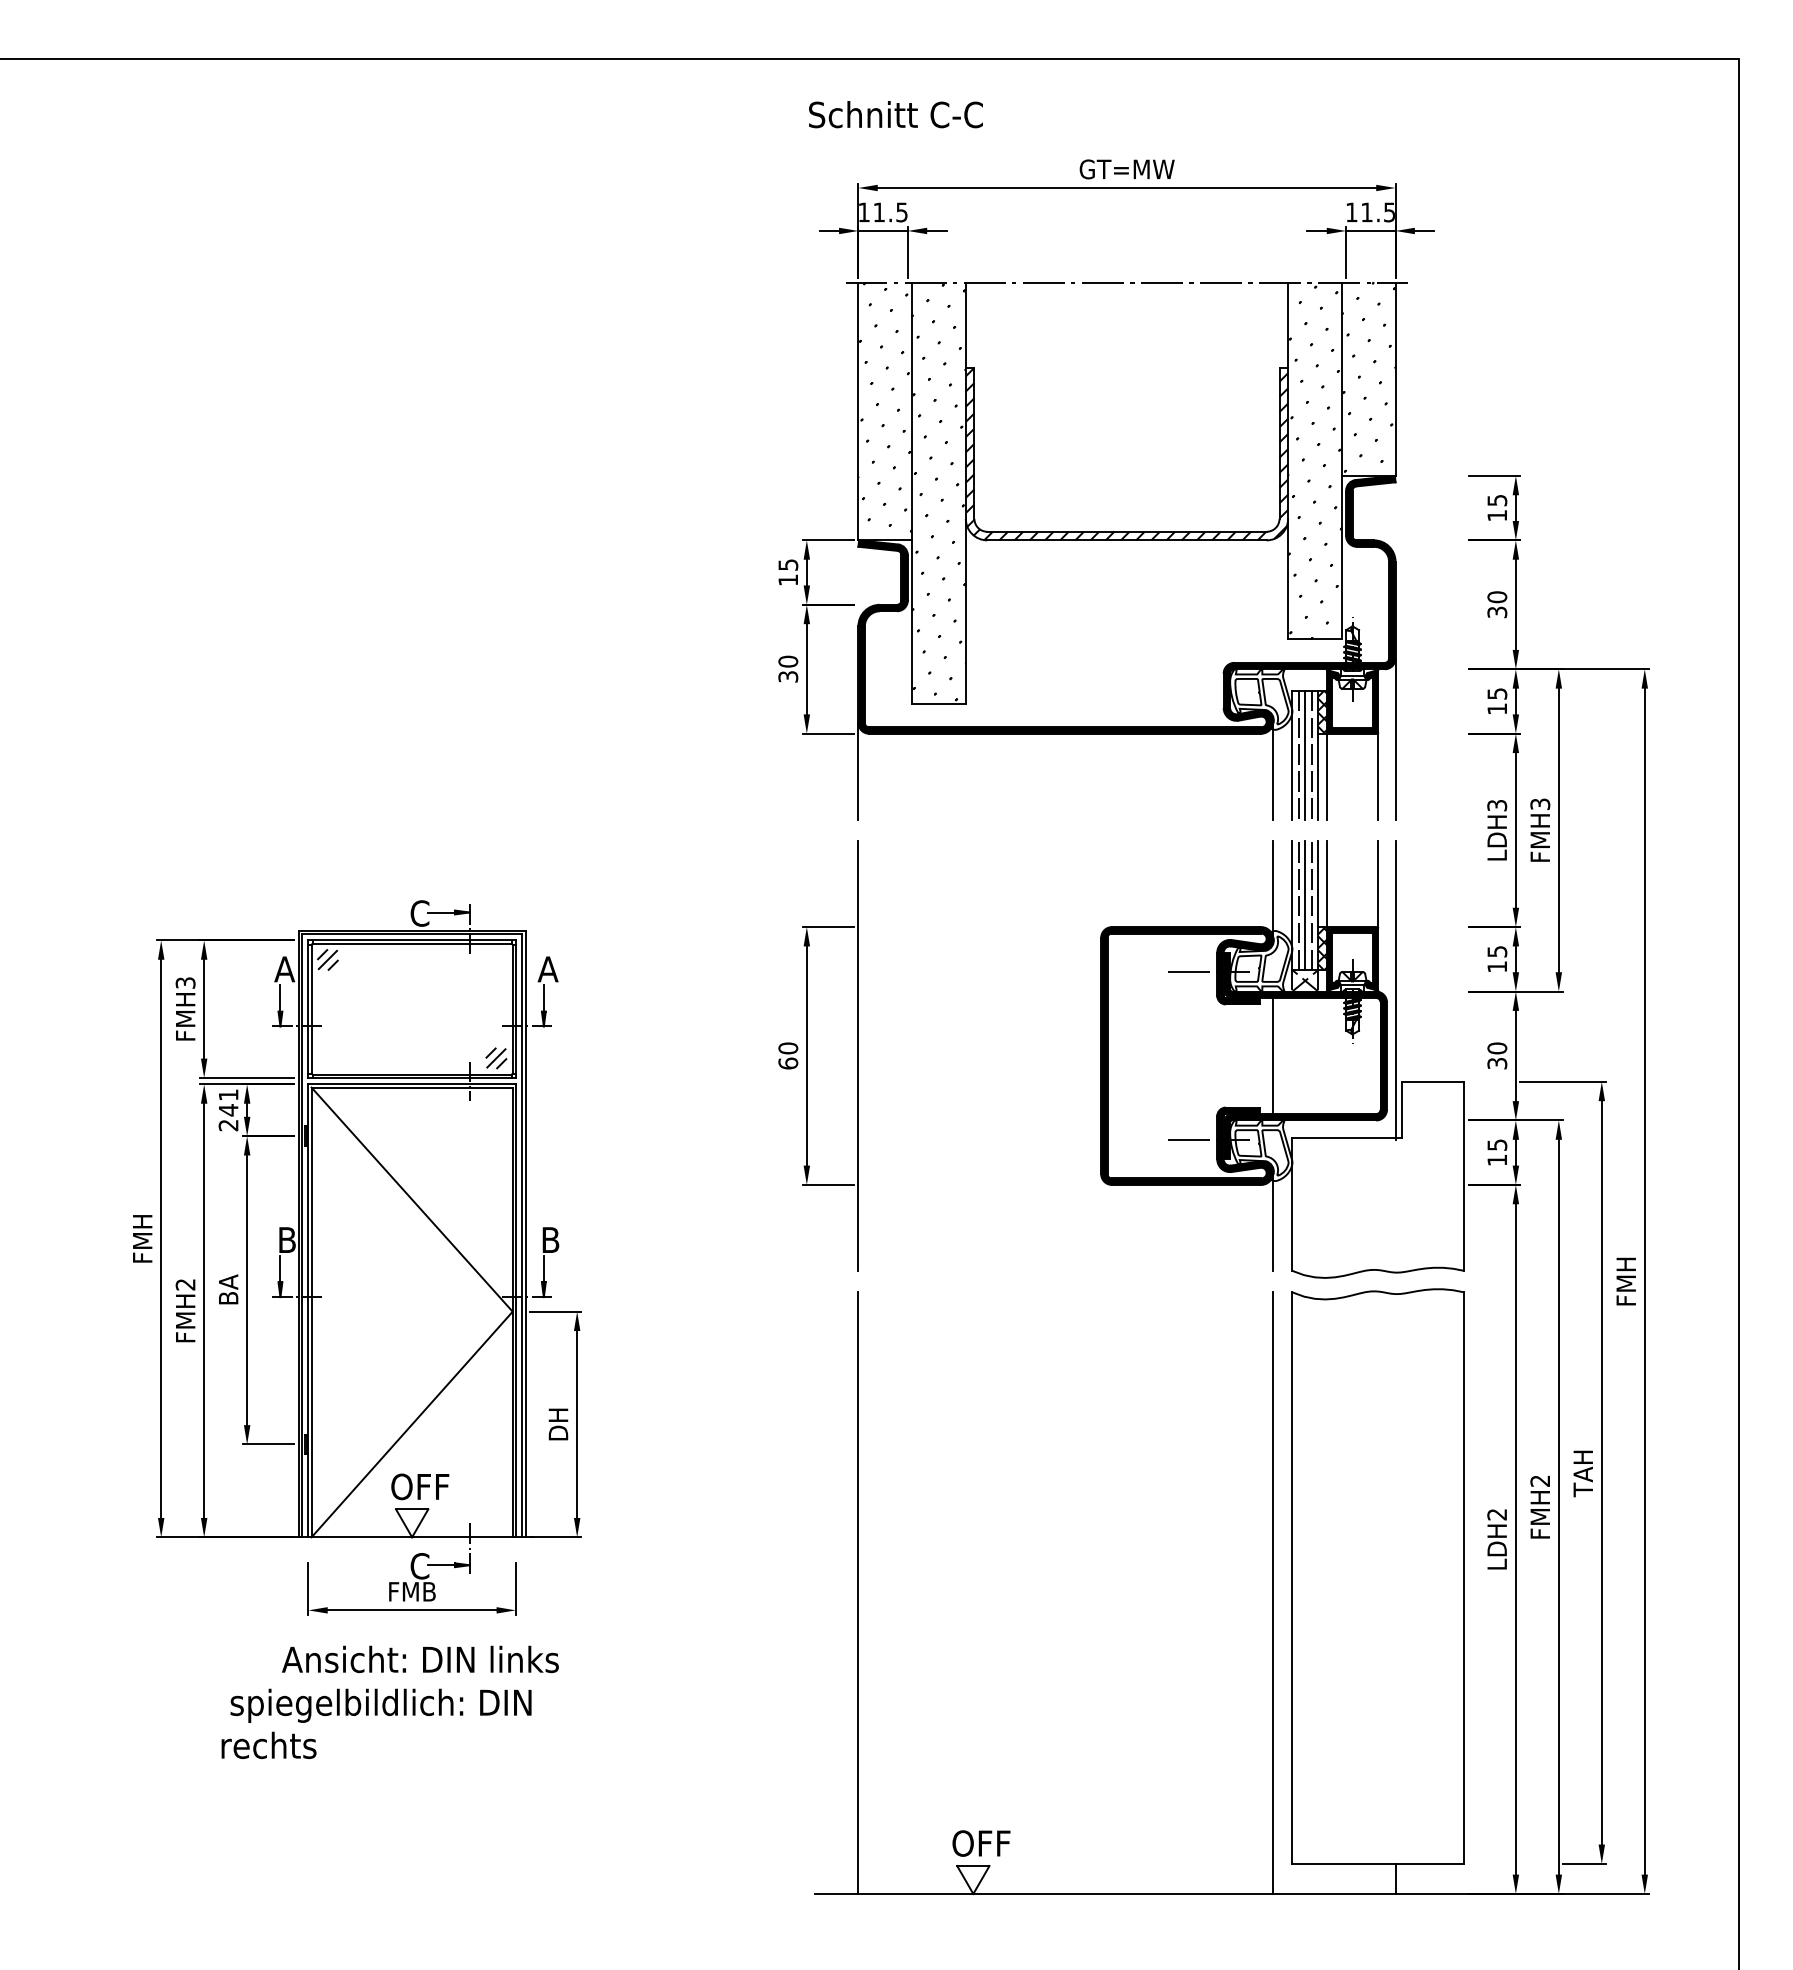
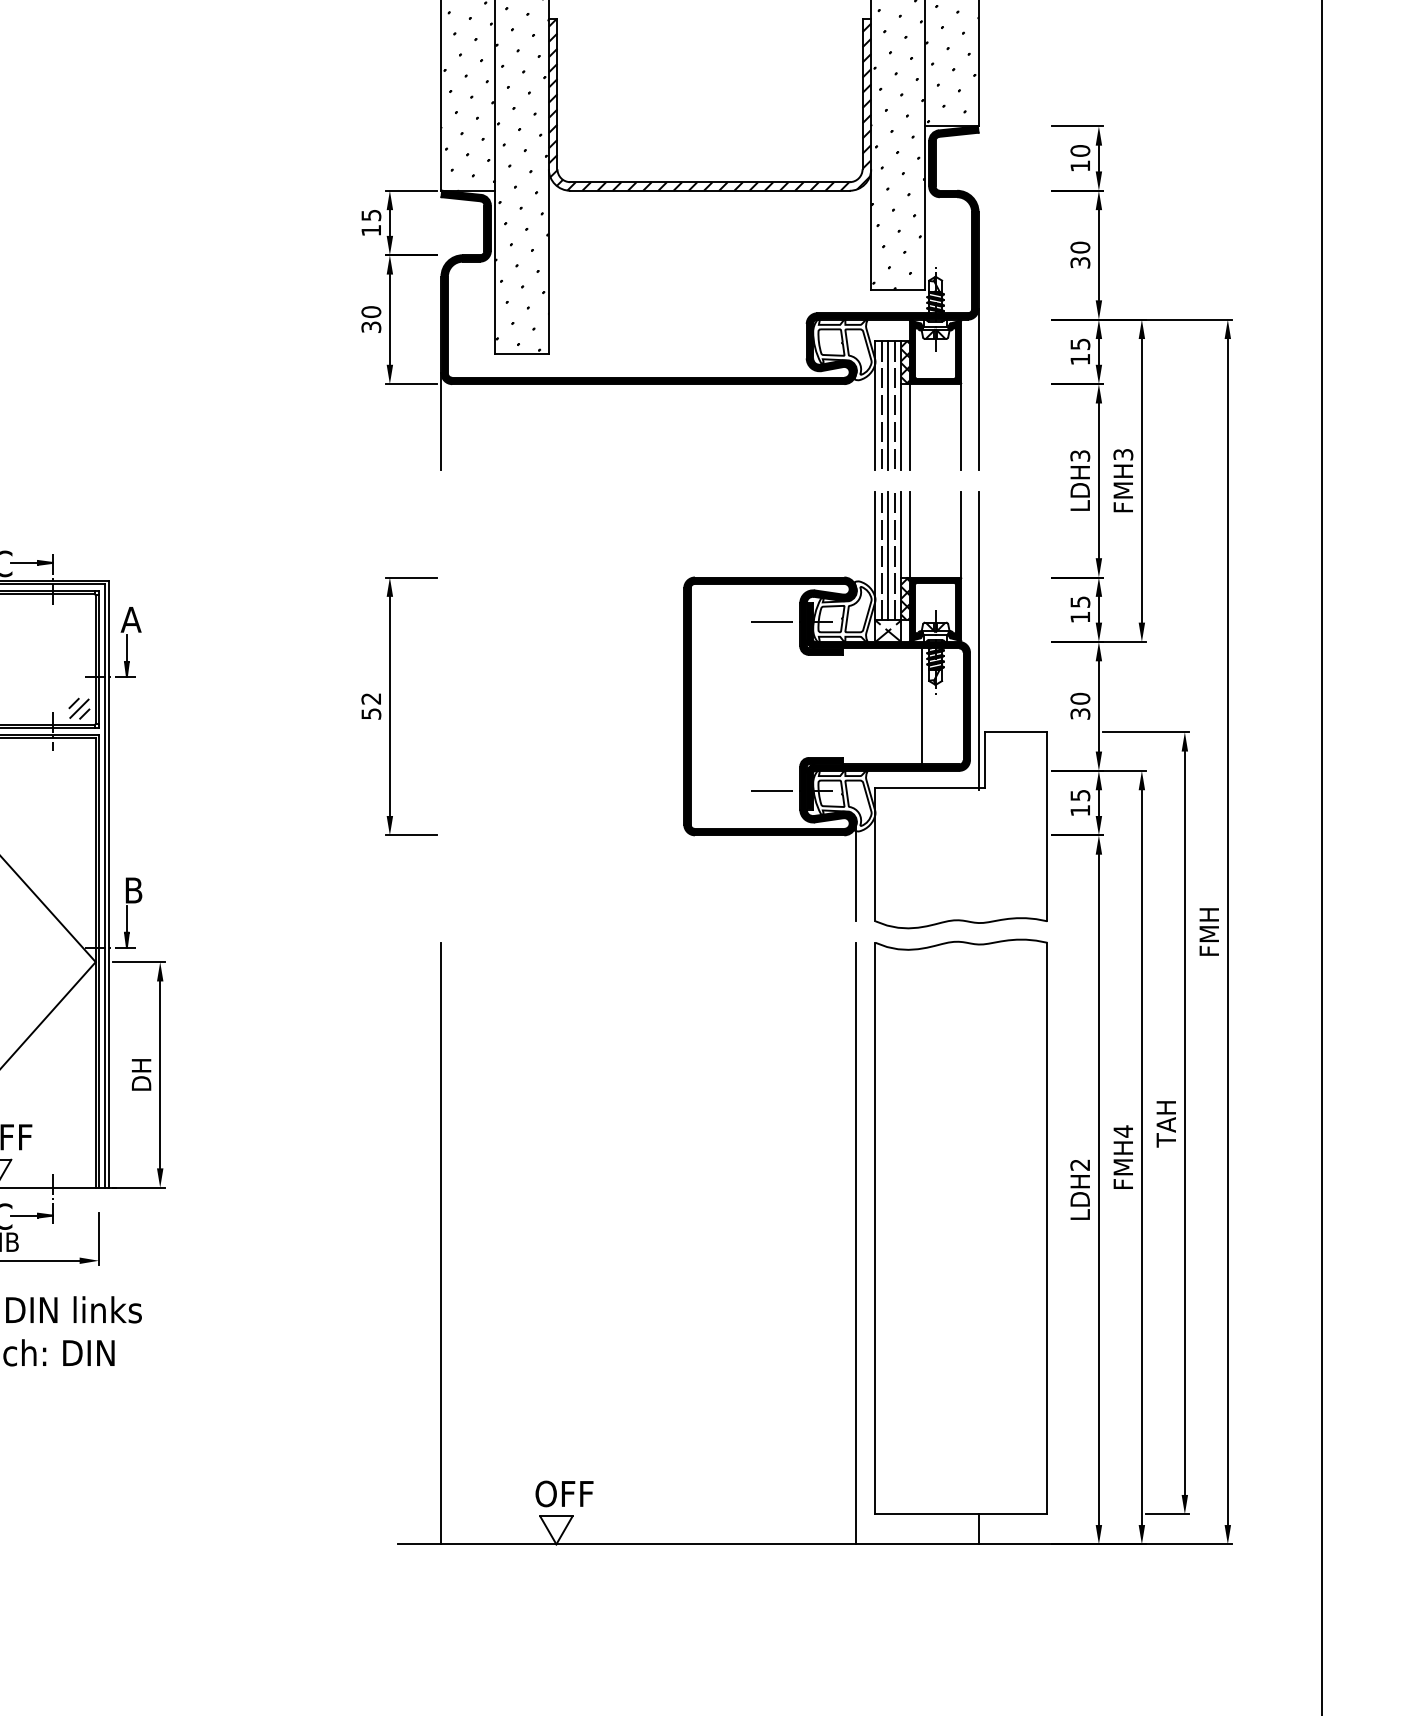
text: (1497, 500) -> (1080, 150), 15 -> 10
line: (1273, 770) -> (856, 420), removed
line: (1273, 889) -> (856, 539), removed
text: (788, 1055) -> (371, 705), 60 -> 52
line: (858, 1055) -> (441, 705), removed
line: (1273, 1056) -> (922, 706), moved
text: (1539, 1480) -> (1122, 1130), FMH2 -> FMH4

